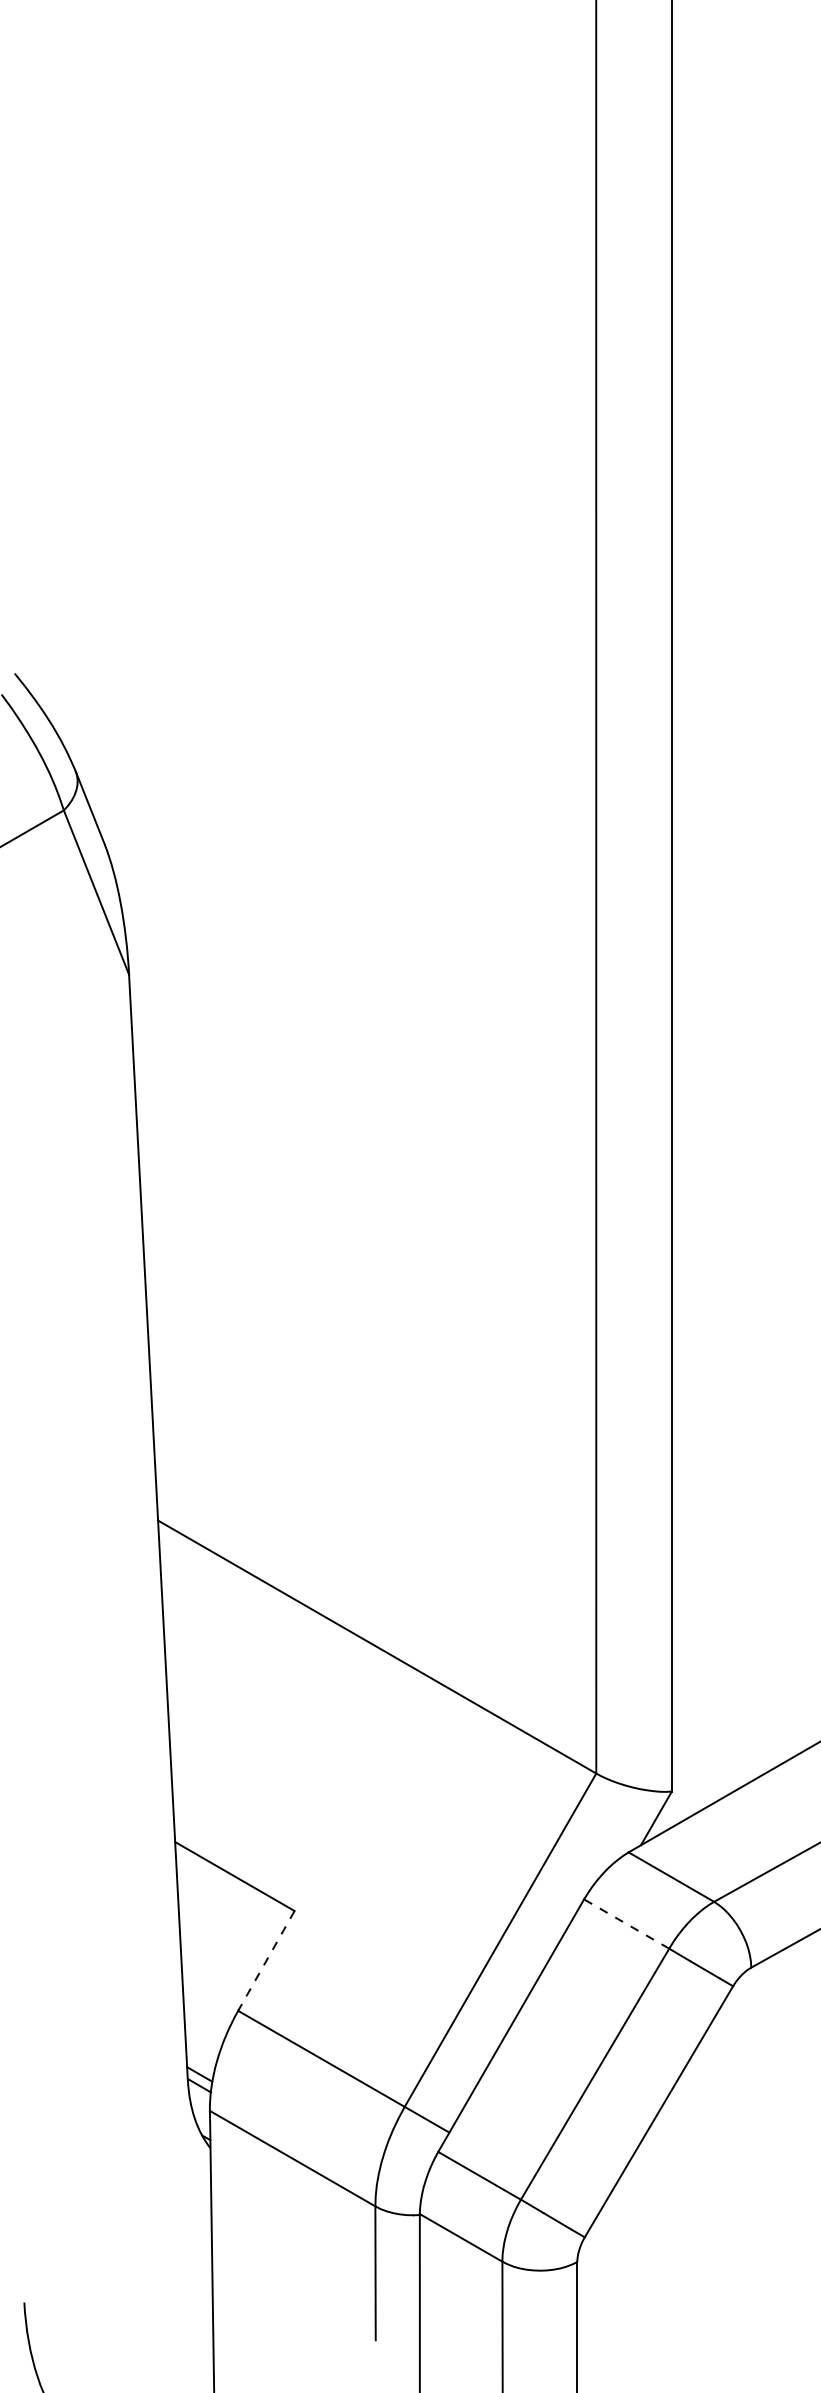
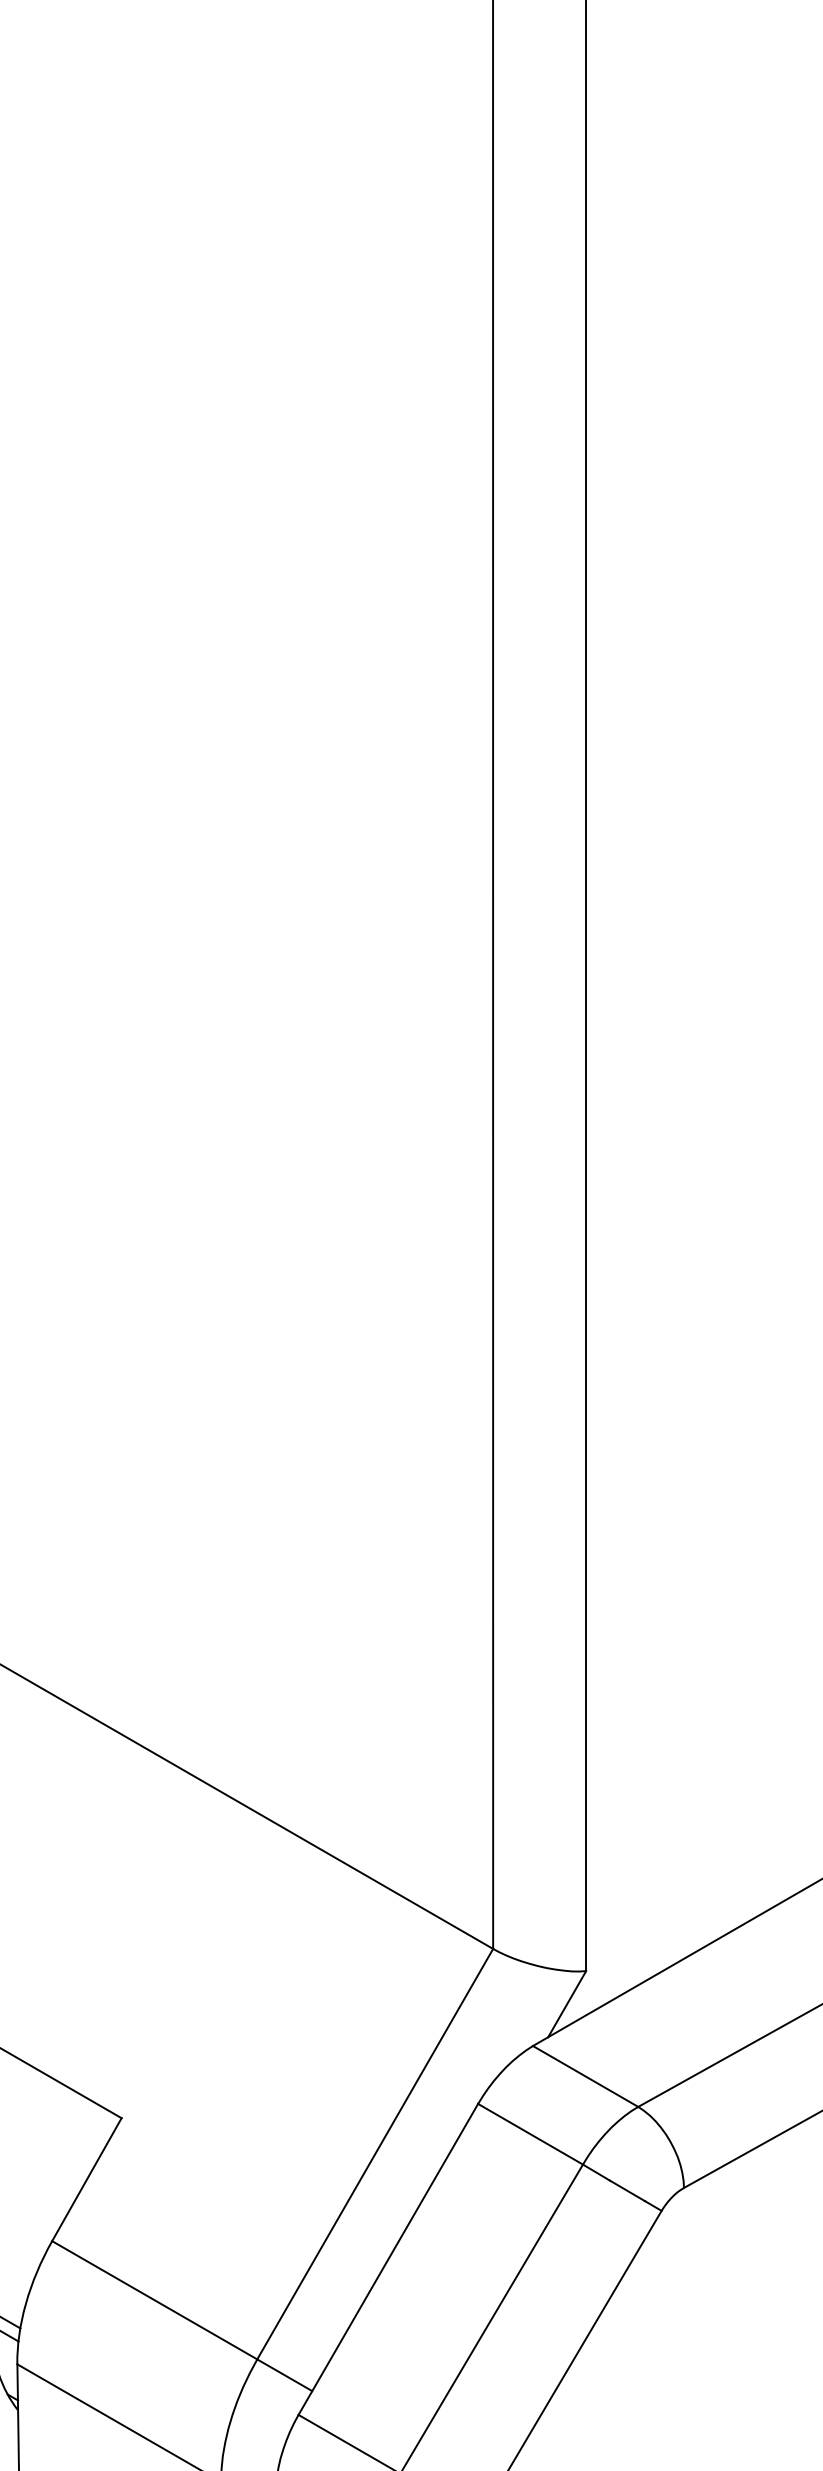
line: (626, 1923) -> (530, 2133), dashed -> solid
line: (266, 1961) -> (87, 2180), dashed -> solid

